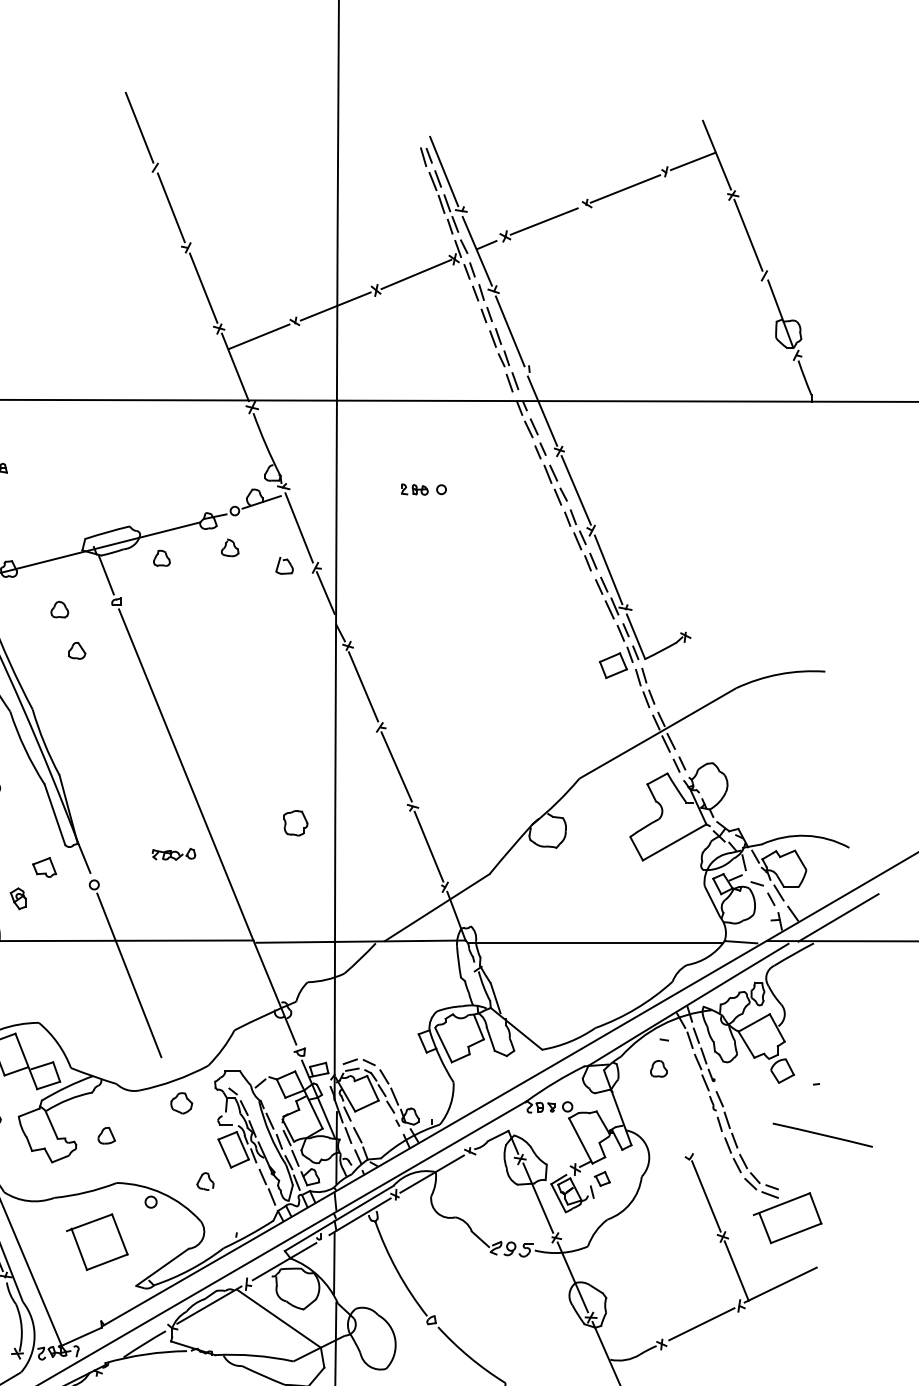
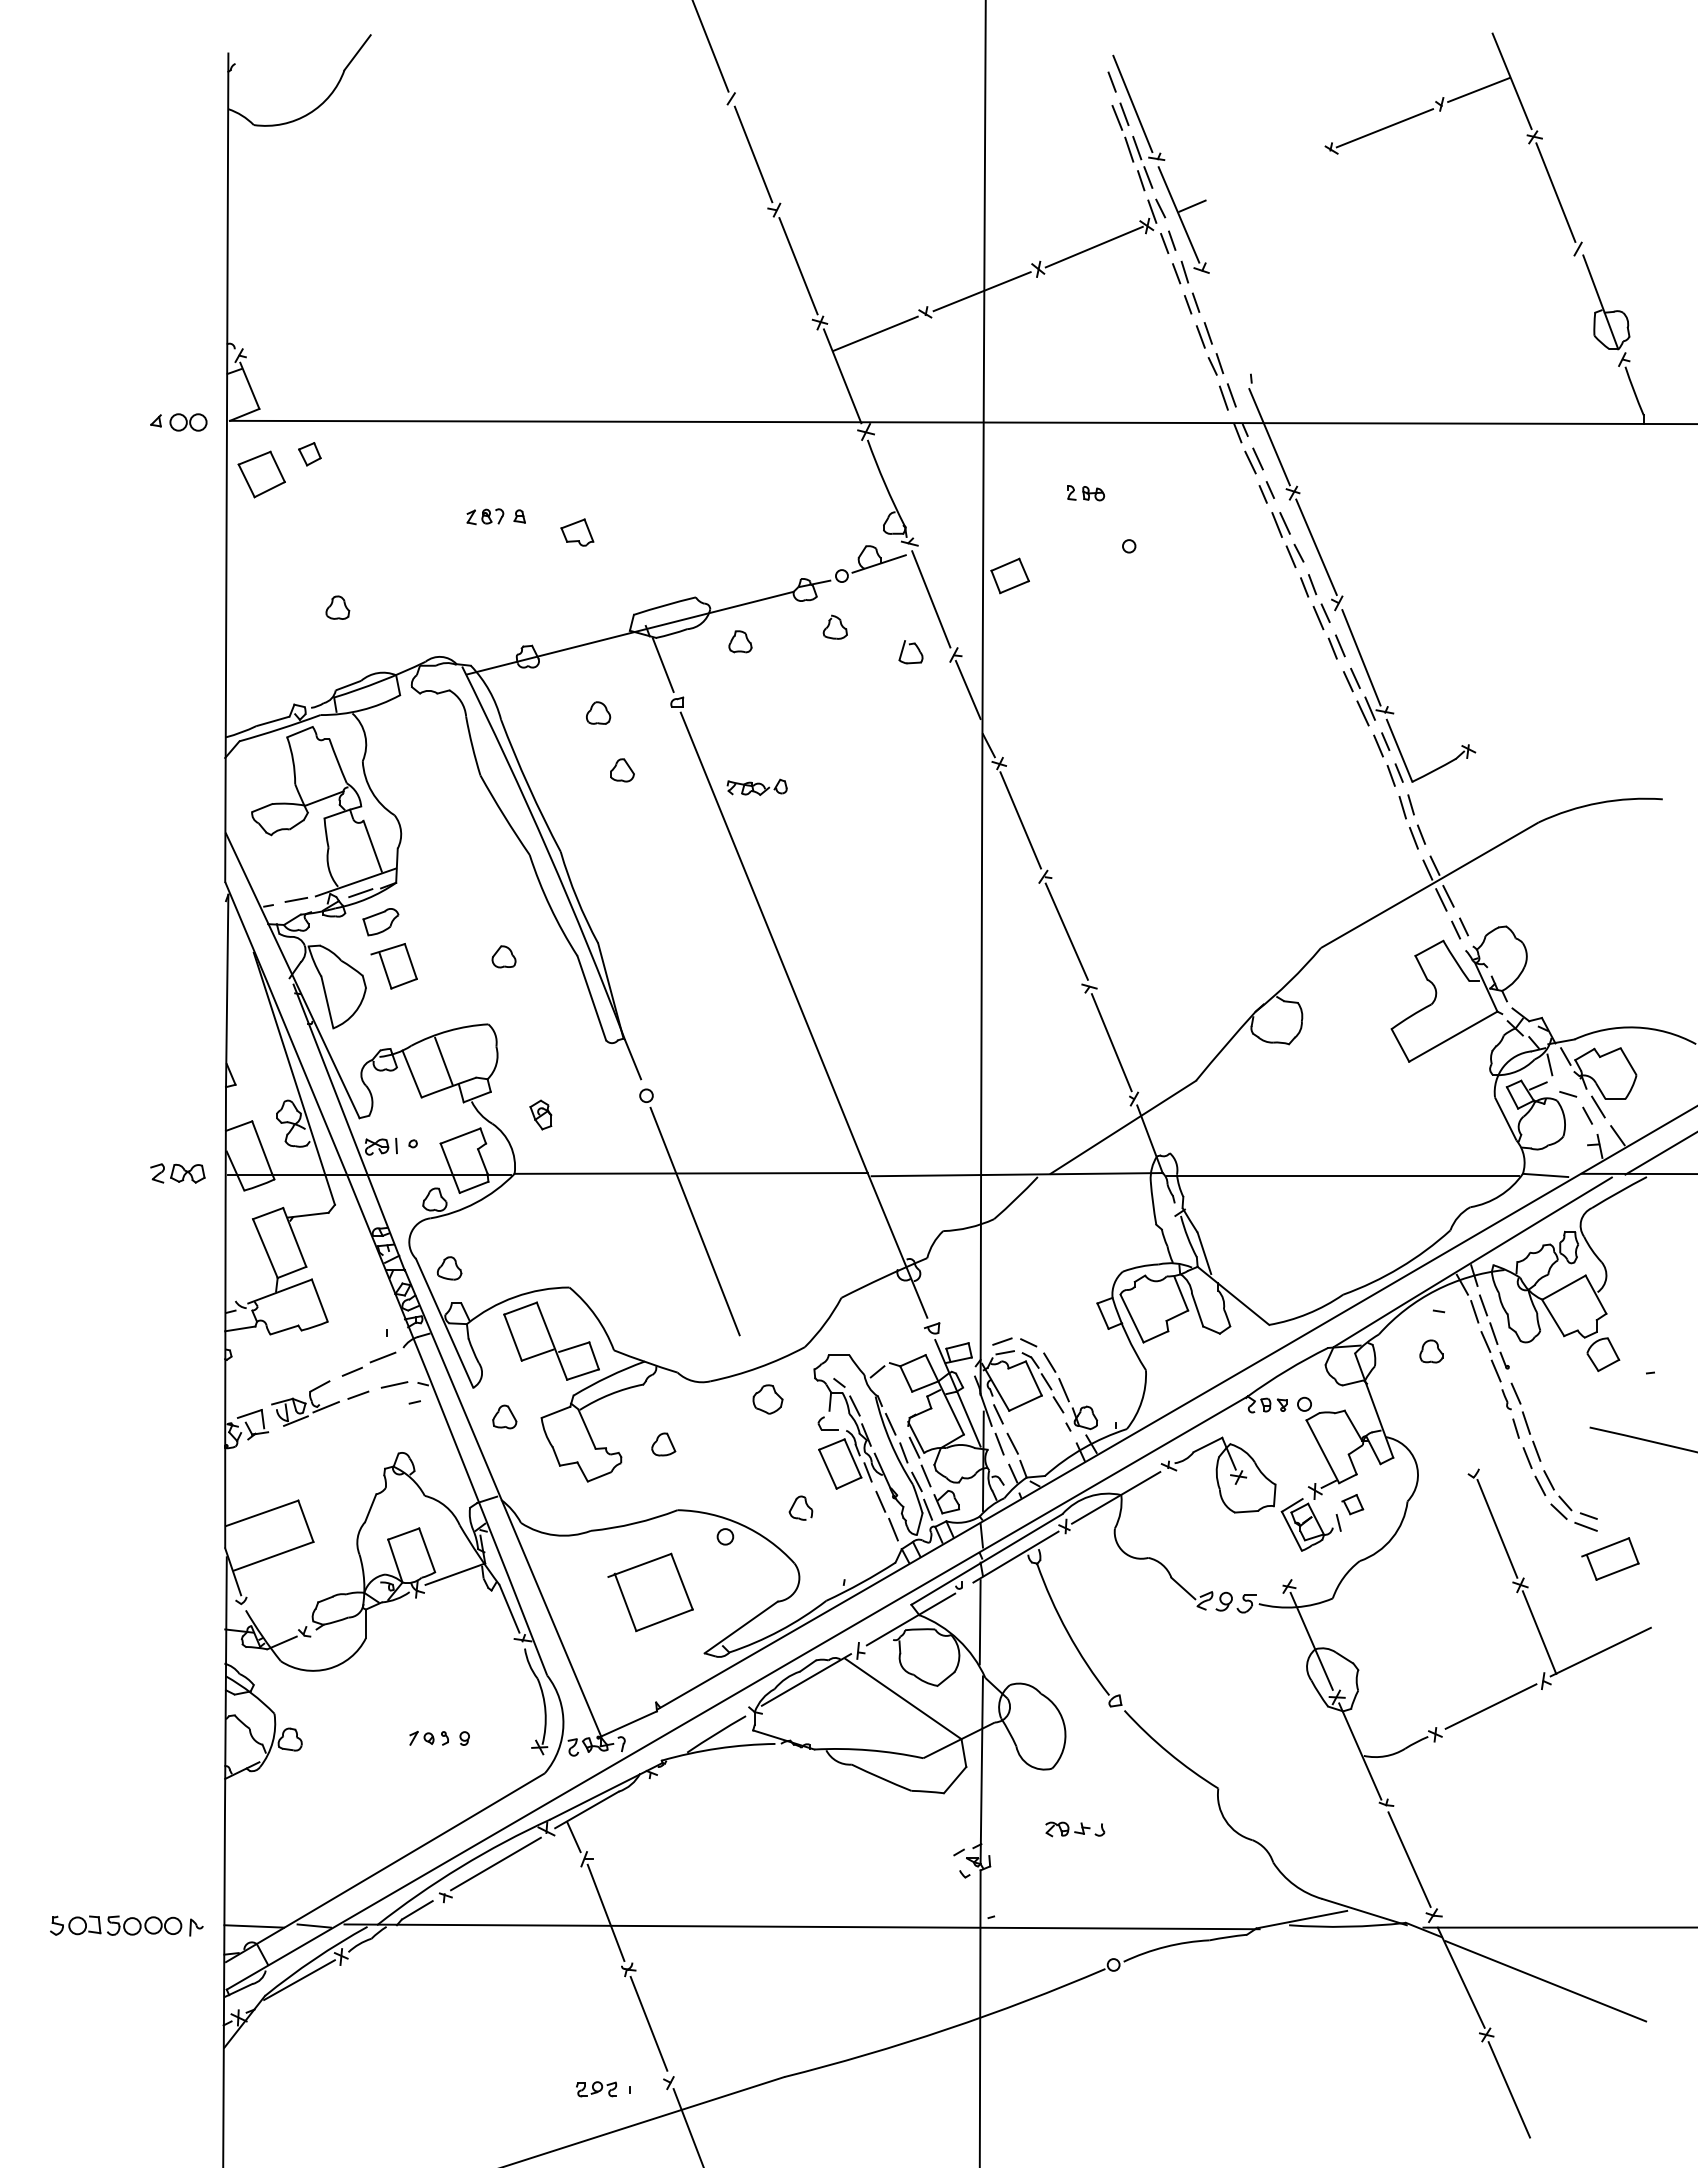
line: (423, 156) -> (1103, 83), removed
part: (538, 225) -> (1264, 178), removed
line: (510, 330) -> (1224, 325), removed
part: (415, 489) -> (1086, 493), moved
part: (612, 665) -> (1009, 575), moved
part: (295, 823) -> (926, 1010), removed
part: (173, 853) -> (756, 786), moved
part: (44, 867) -> (577, 532), moved
line: (538, 1198) -> (1263, 1531), removed
part: (787, 1217) -> (1610, 1558), size x0.6

